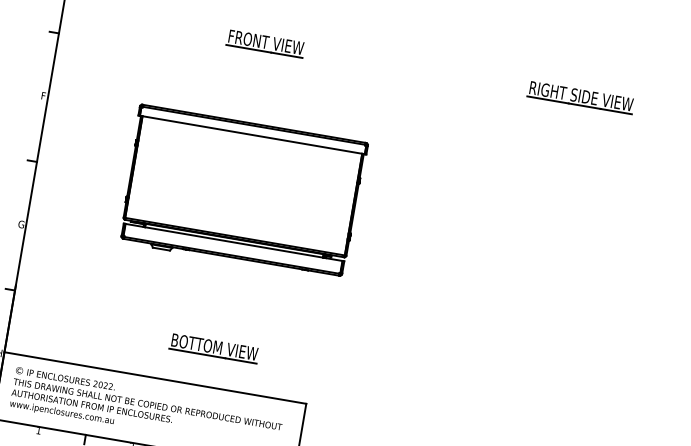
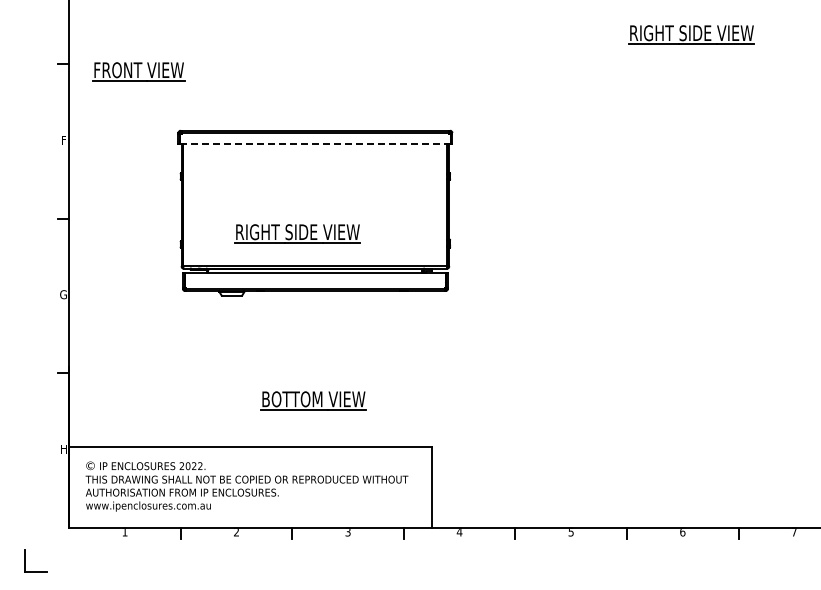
part: (265, 43) -> (138, 71), moved
line: (252, 135) -> (315, 144), solid -> dashed
part: (224, 206) -> (297, 233), added

